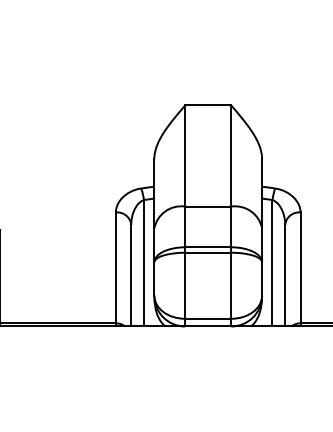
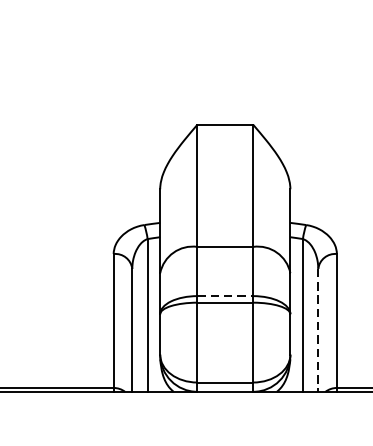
line: (208, 247) -> (225, 296), solid -> dashed
line: (285, 275) -> (318, 330), solid -> dashed

